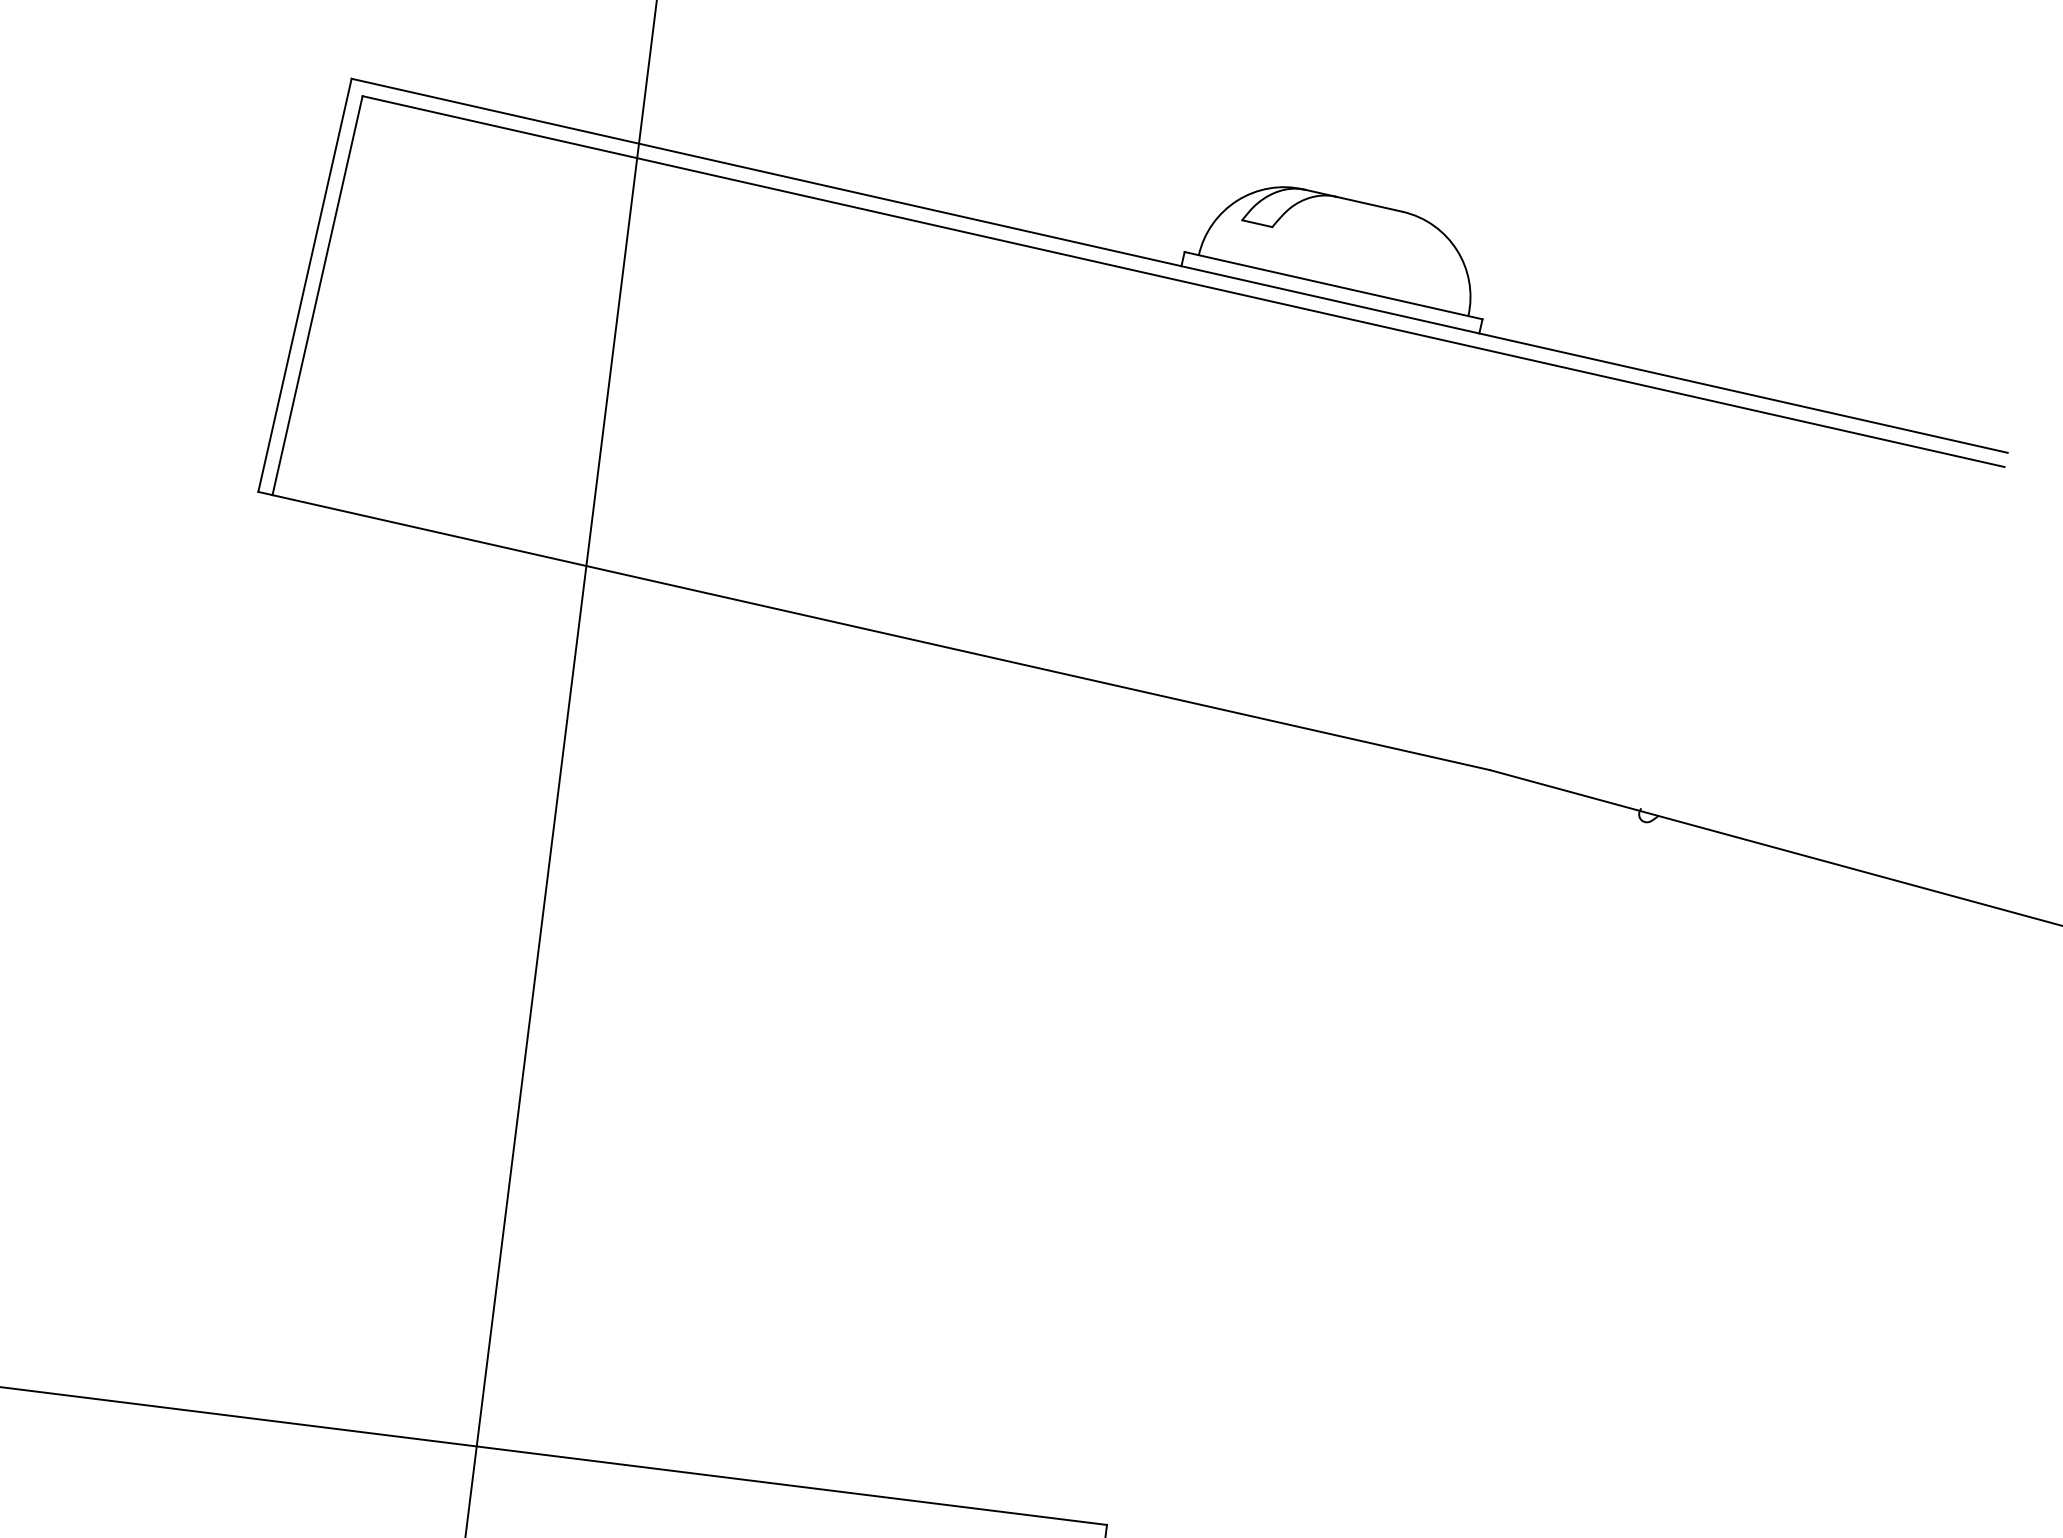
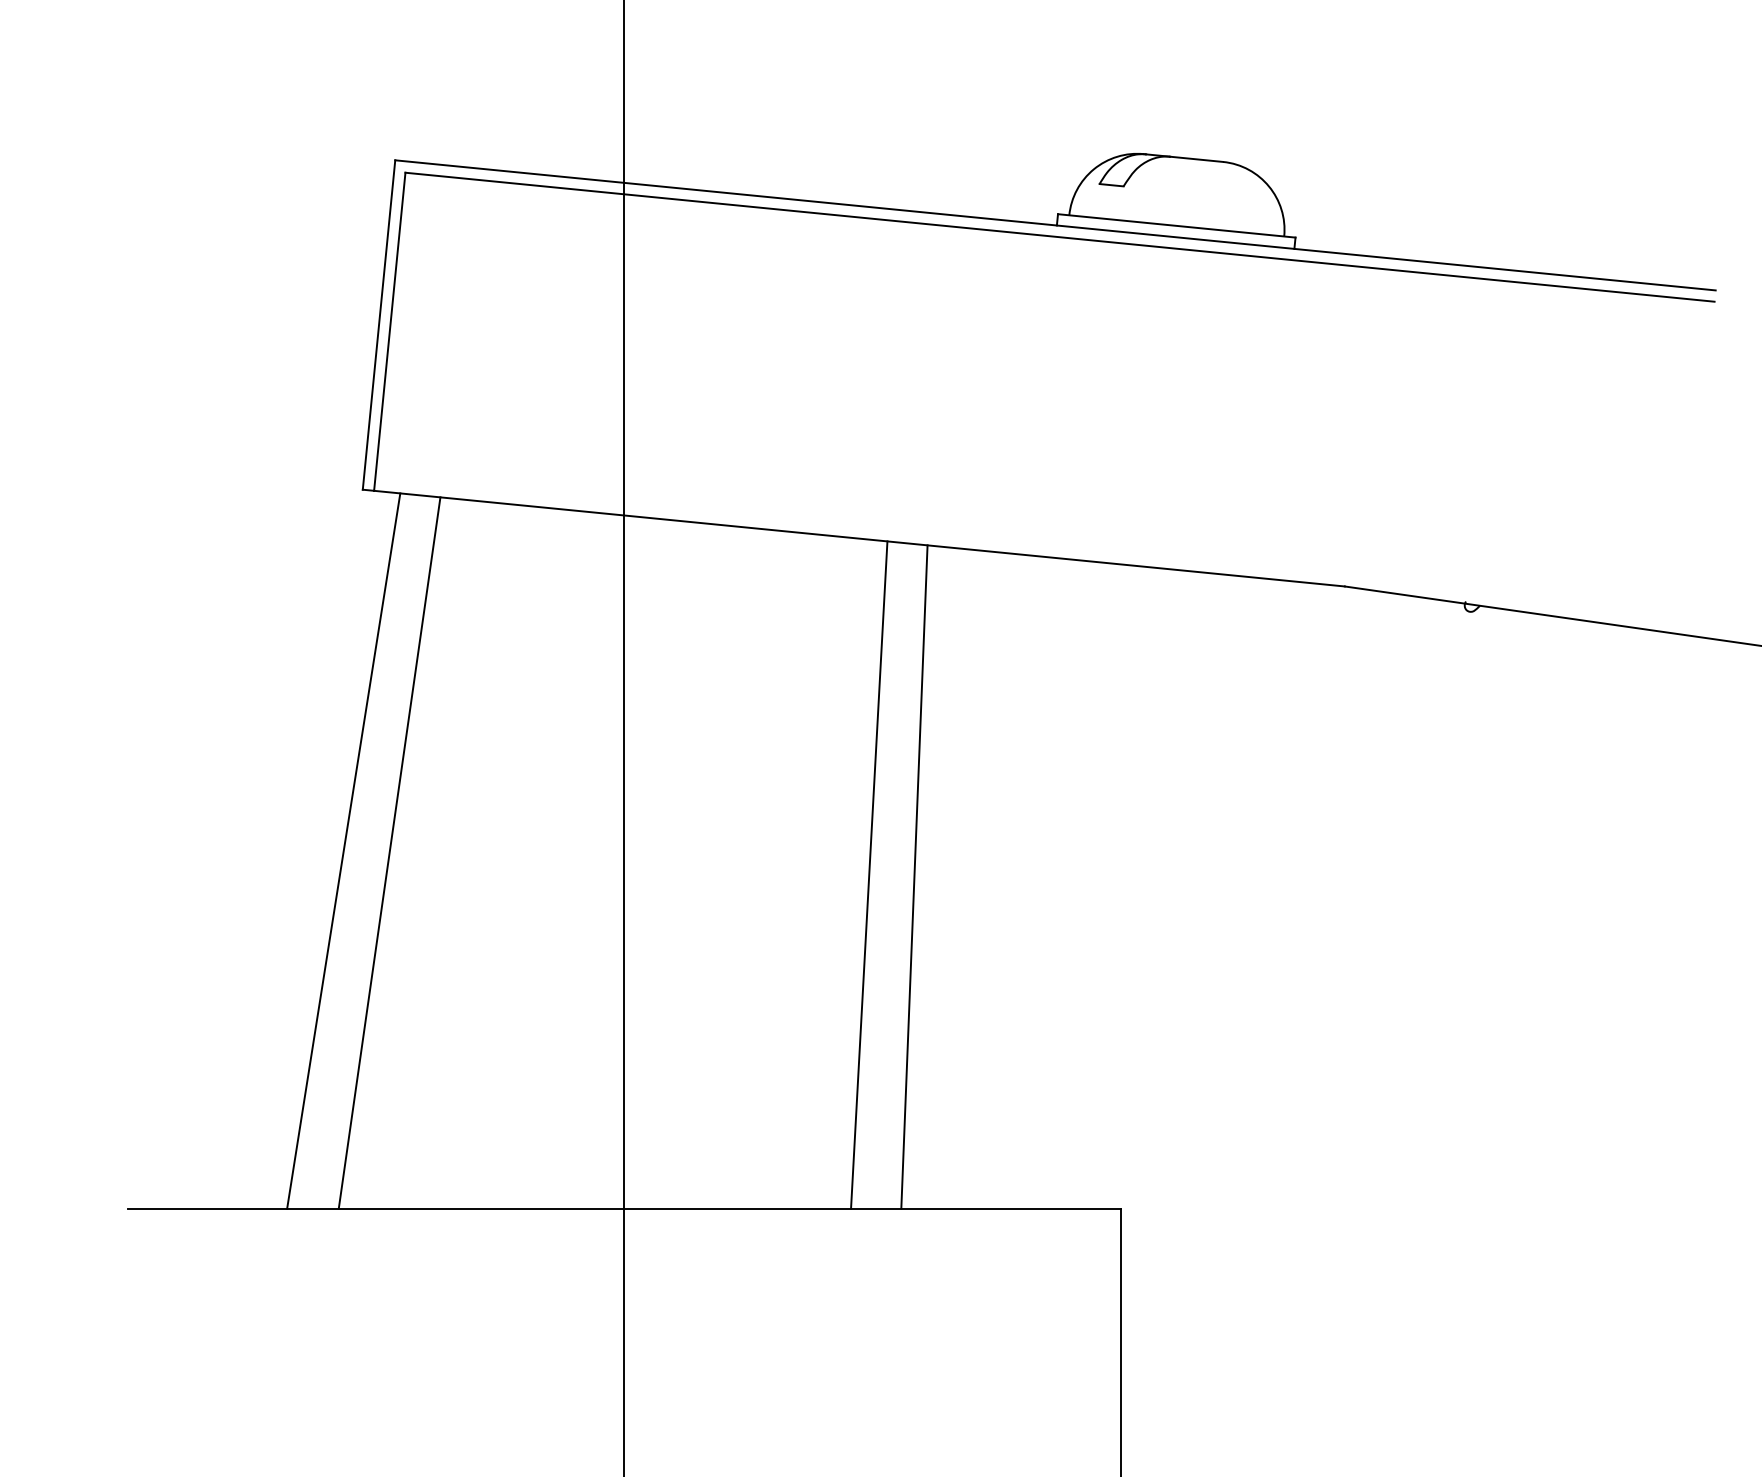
line: (176, 946) -> (343, 850), added
line: (234, 956) -> (389, 852), added
line: (840, 1060) -> (869, 874), added
line: (897, 1070) -> (914, 876), added

